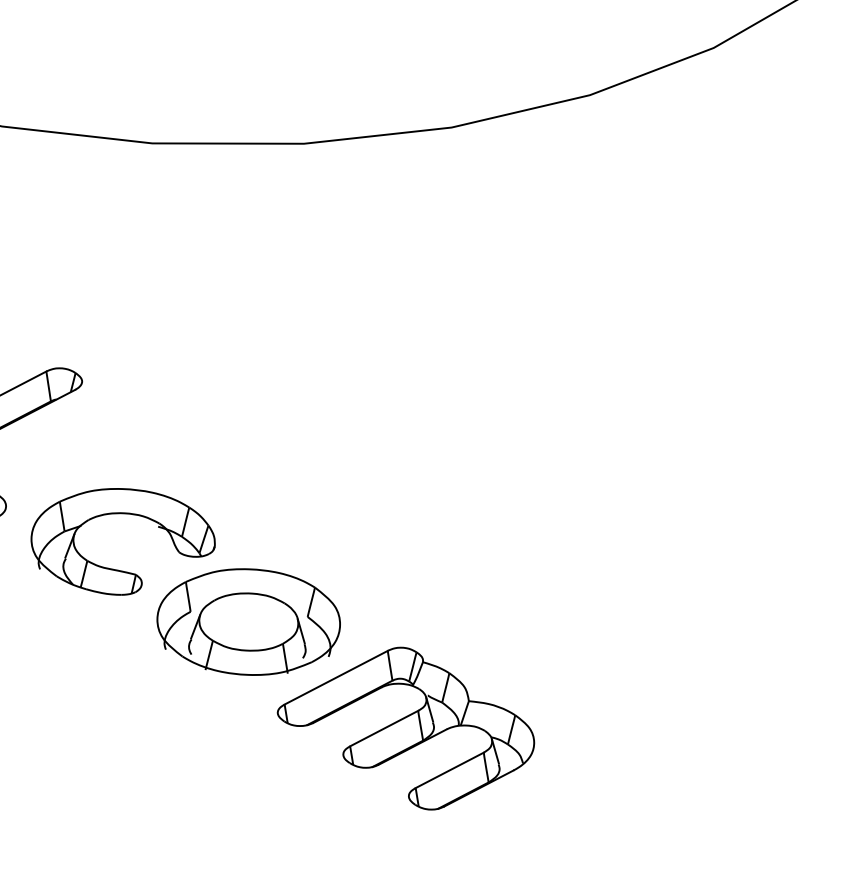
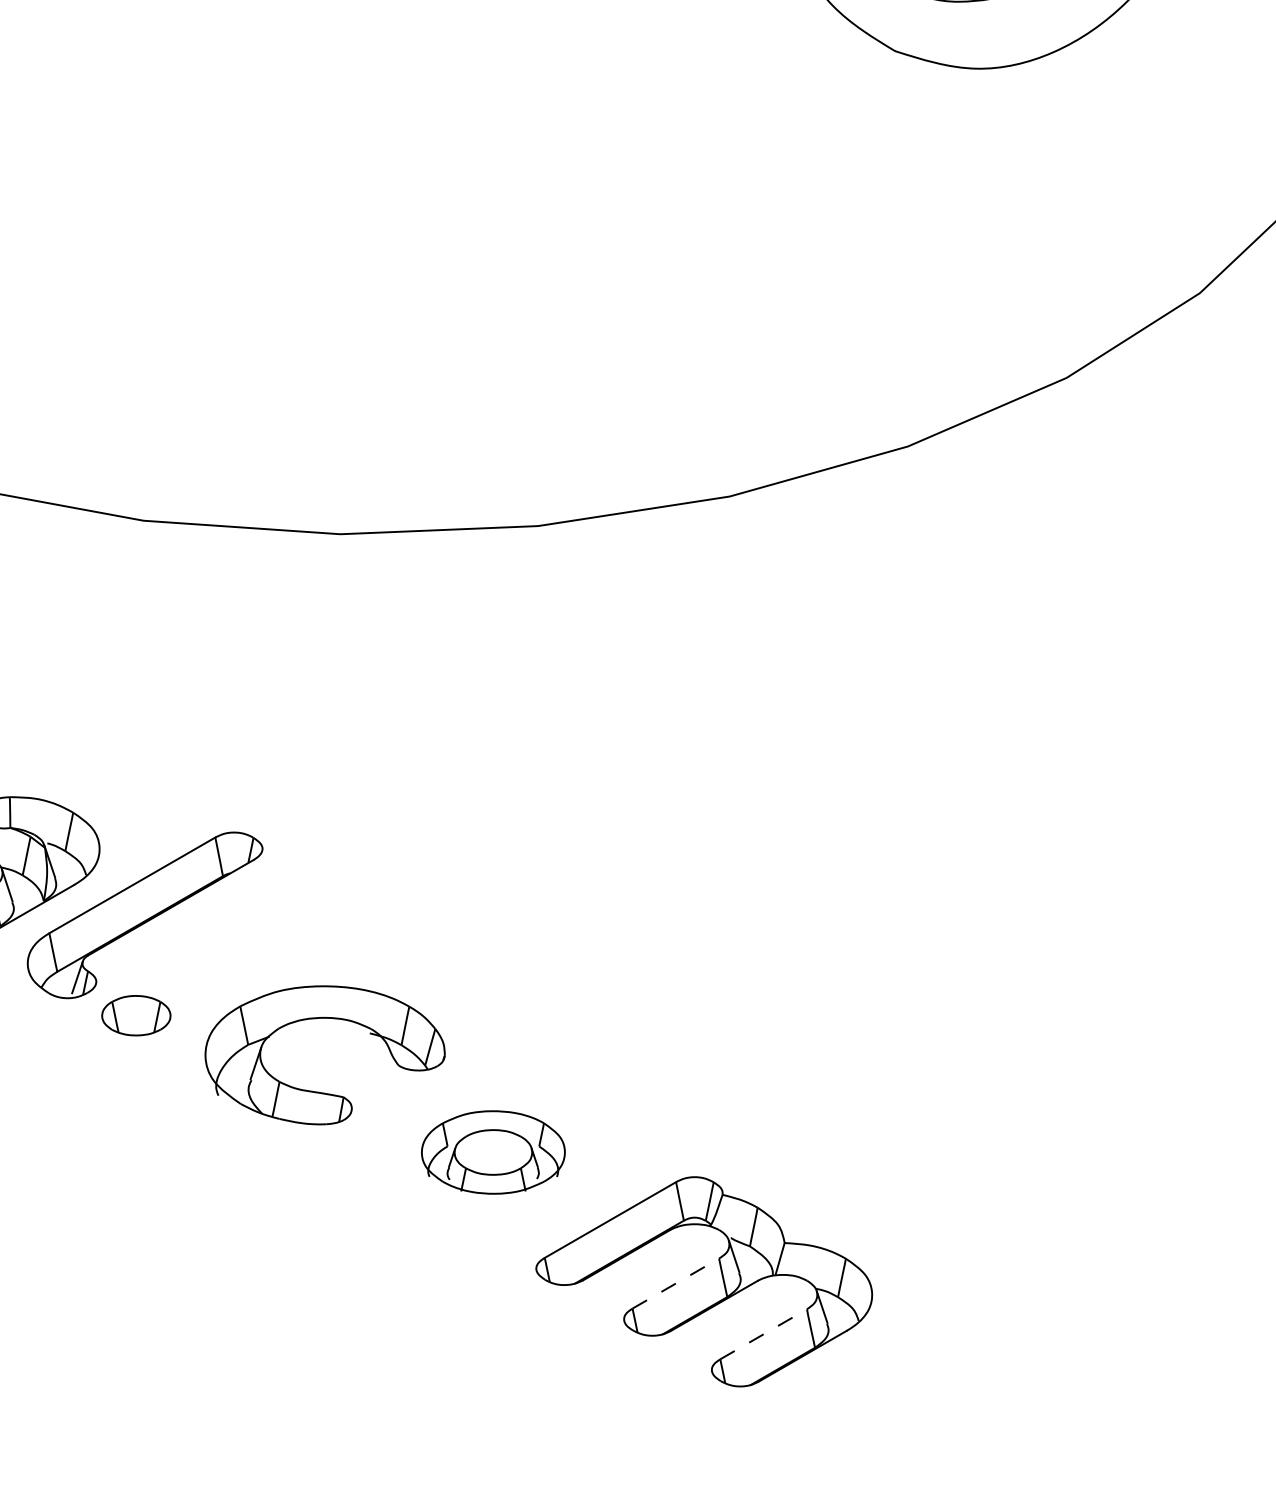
part: (248, 622) -> (493, 1152), size x0.6
line: (384, 728) -> (676, 1283), solid -> dashed
line: (450, 770) -> (764, 1334), solid -> dashed

